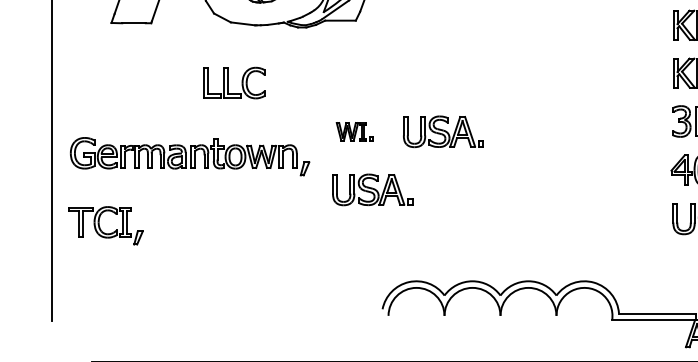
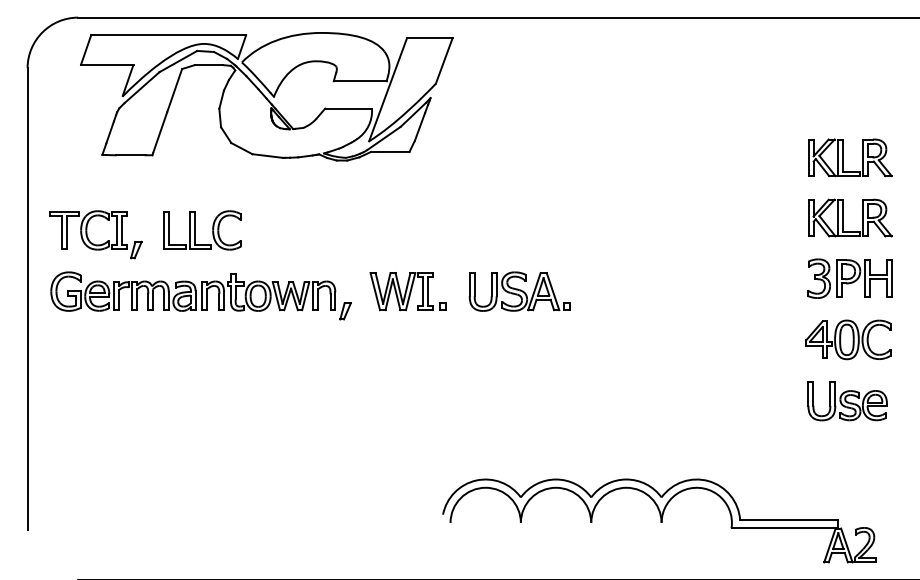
part: (228, 83) -> (195, 230), moved
part: (354, 131) -> (407, 291), size x1.67
part: (189, 156) -> (200, 295), moved
part: (372, 189) -> (430, 364), removed
part: (100, 227) -> (88, 237), moved

